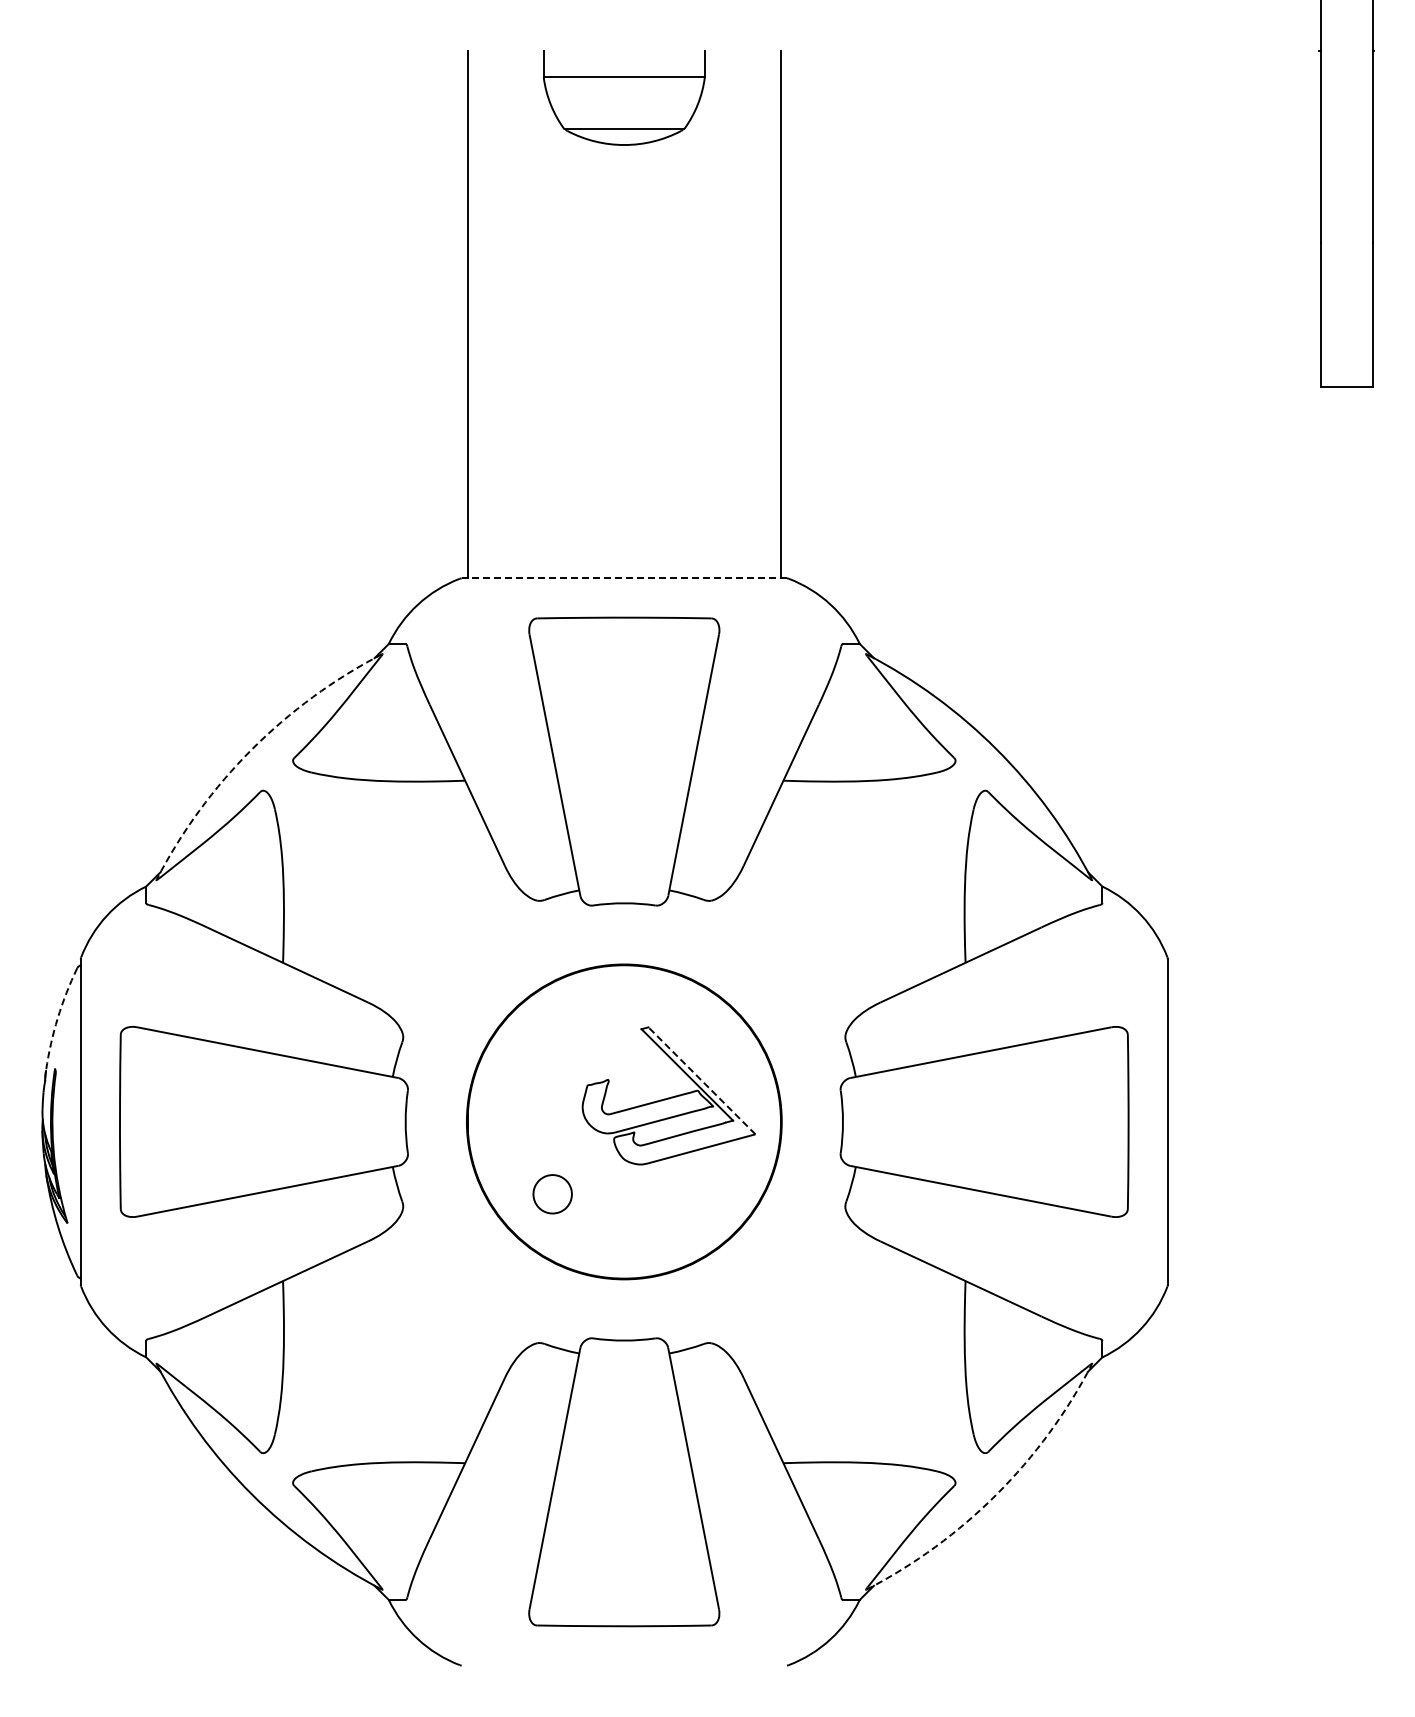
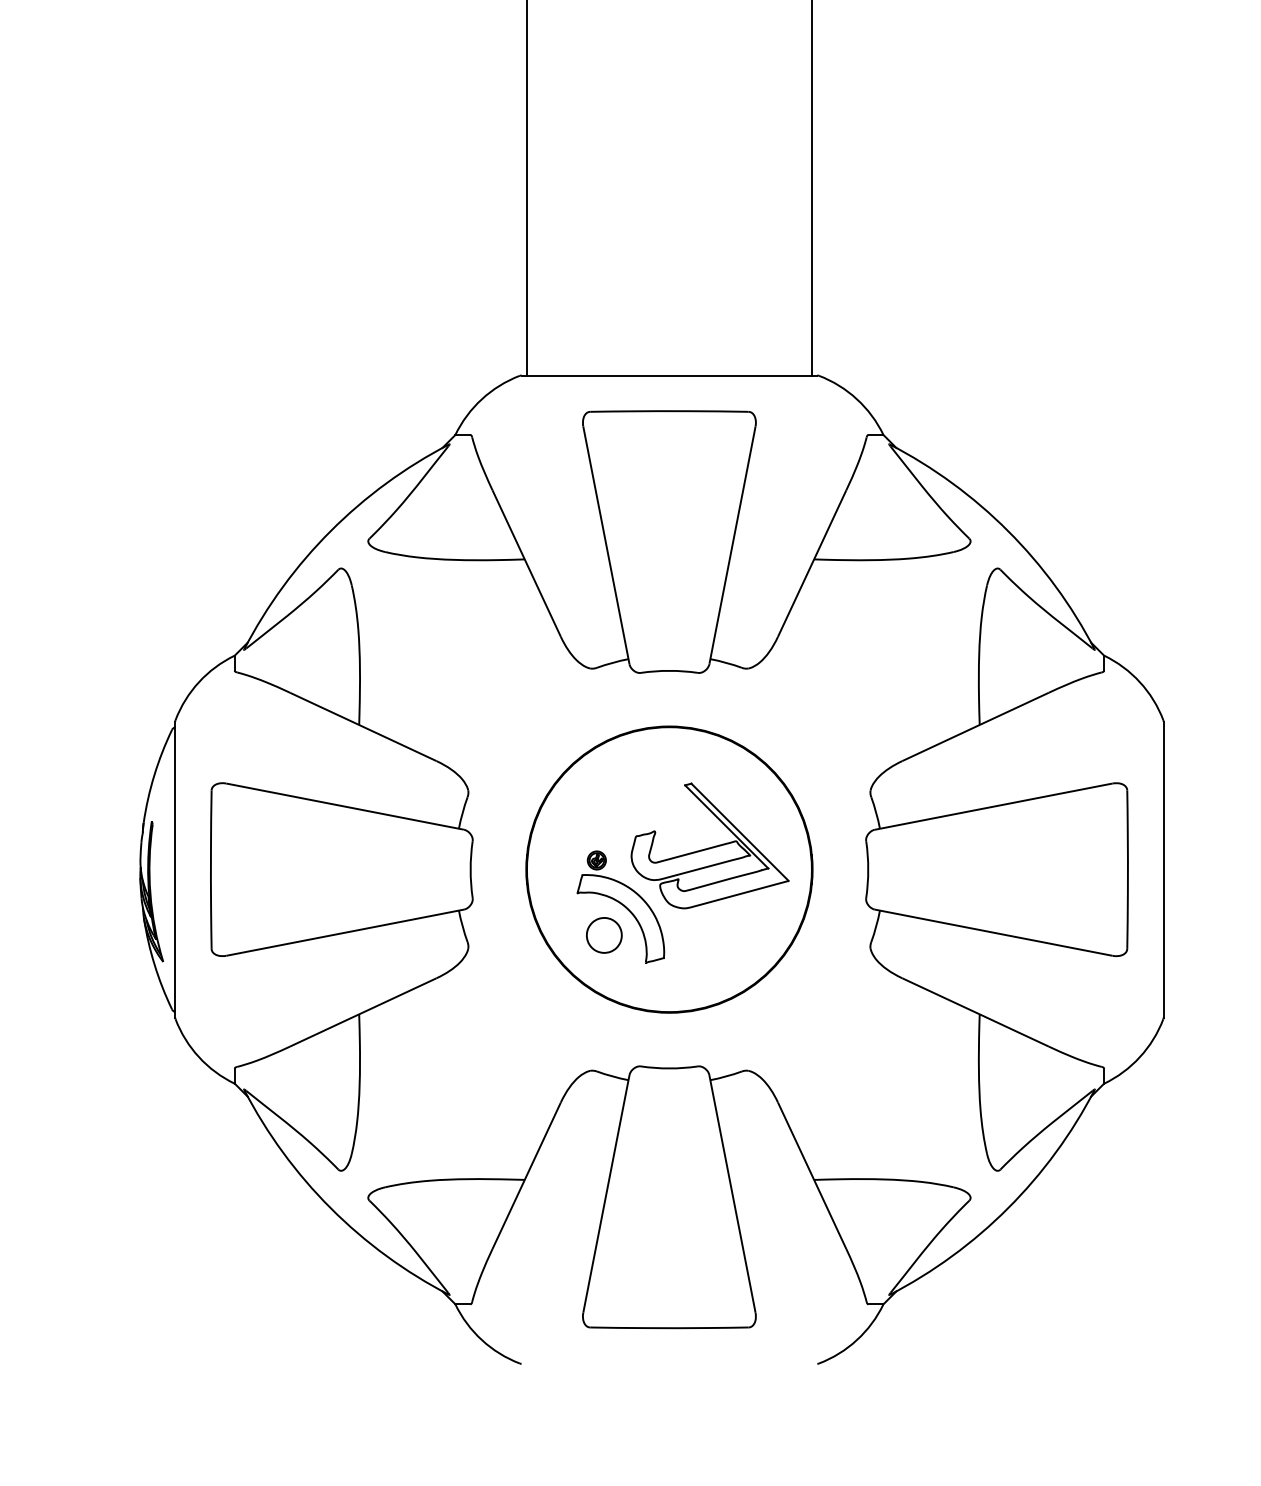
line: (624, 578) -> (669, 375), dashed -> solid
arc: (251, 749) -> (330, 531), dashed -> solid
arc: (57, 1018) -> (154, 775), dashed -> solid
line: (701, 1080) -> (739, 831), dashed -> solid
part: (570, 1163) -> (620, 907), added
arc: (996, 1494) -> (1007, 1208), dashed -> solid

